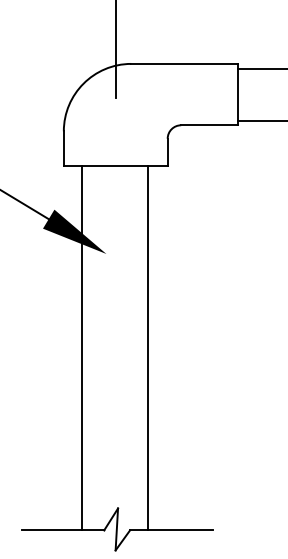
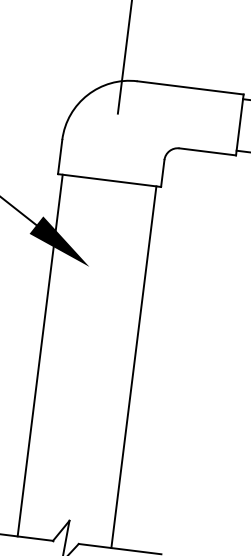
line: (81, 347) -> (40, 354), moved
line: (147, 347) -> (133, 366), moved

